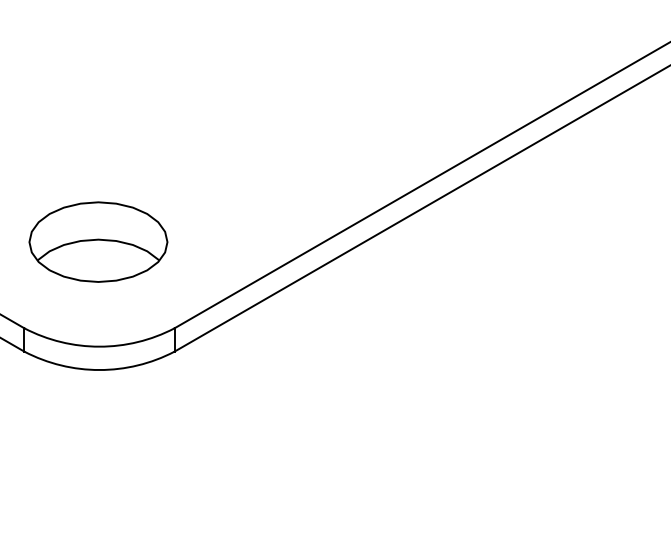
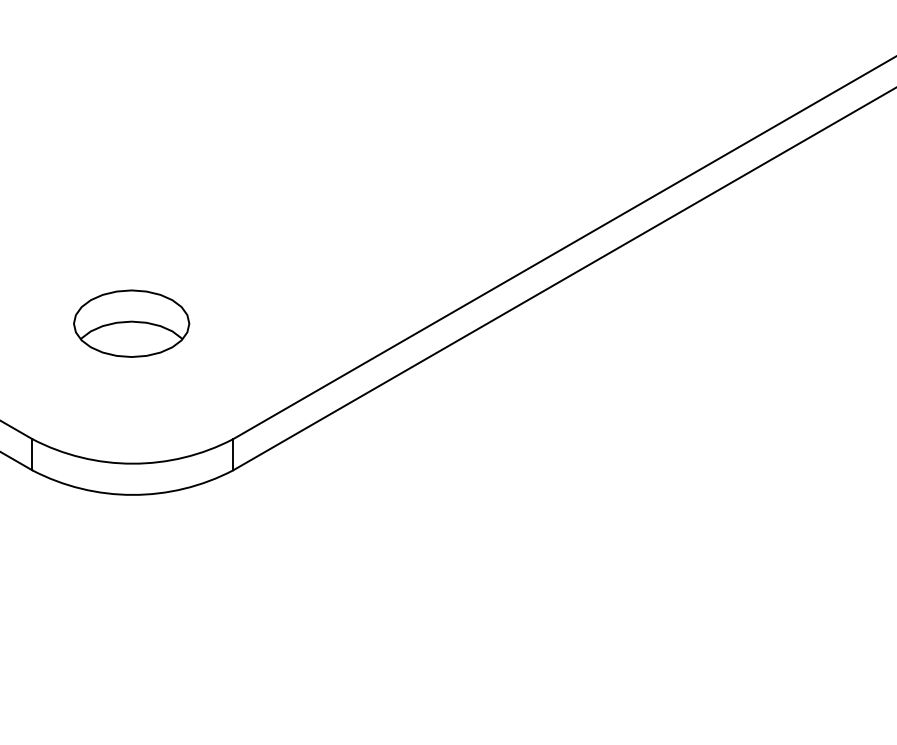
part: (98, 241) -> (131, 323), size x0.62

